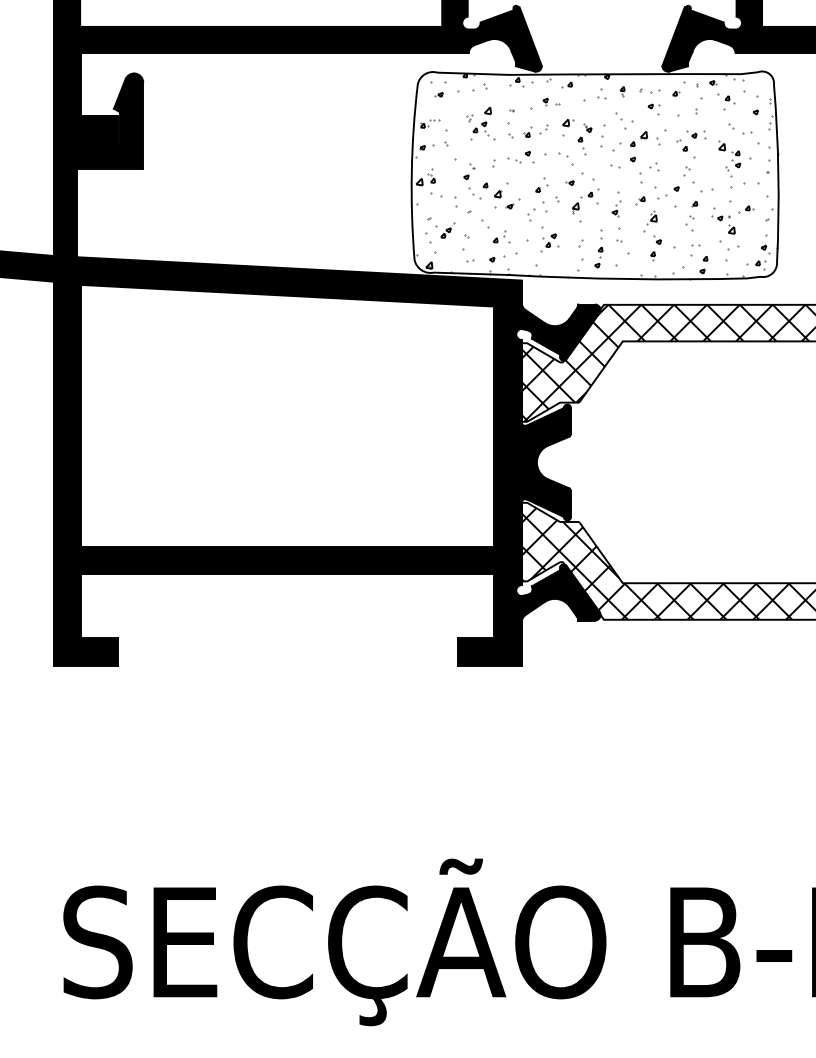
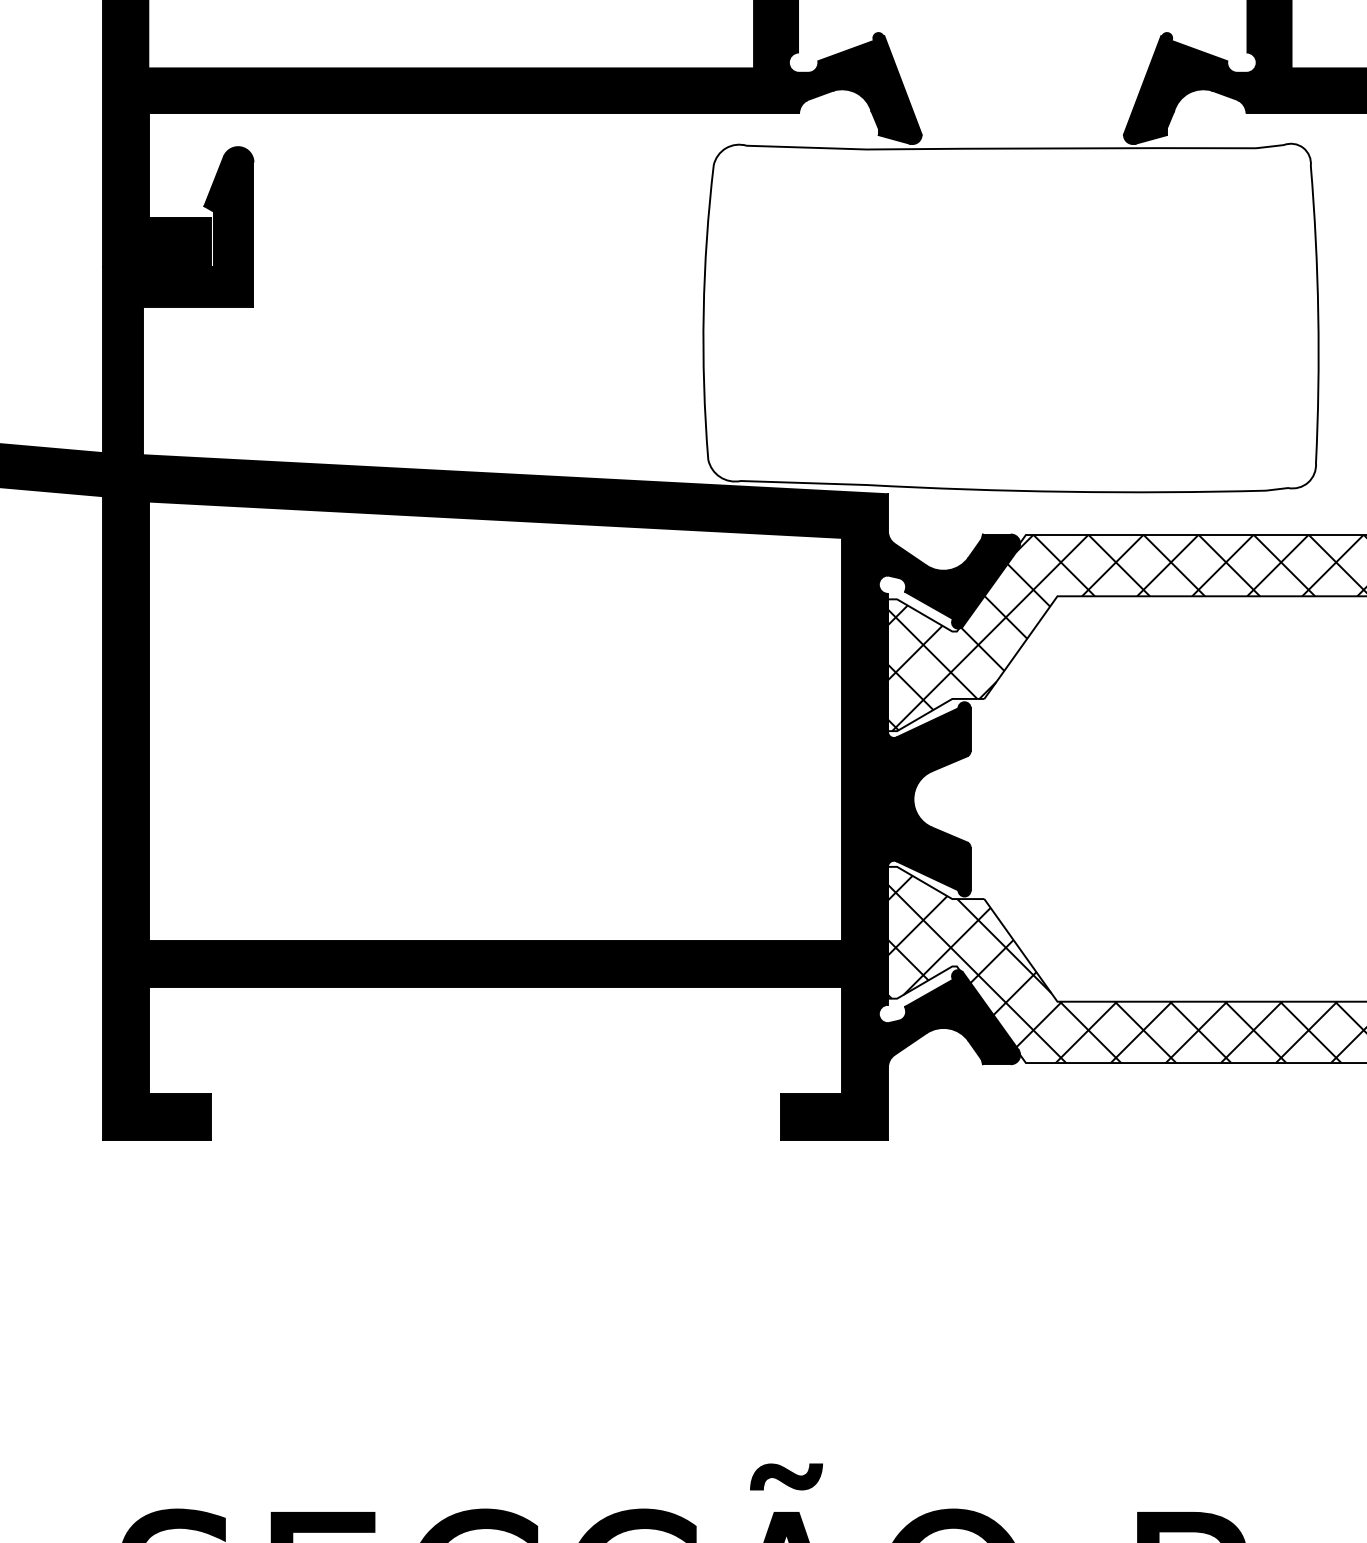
hatch: (596, 175) -> (1013, 318), removed

